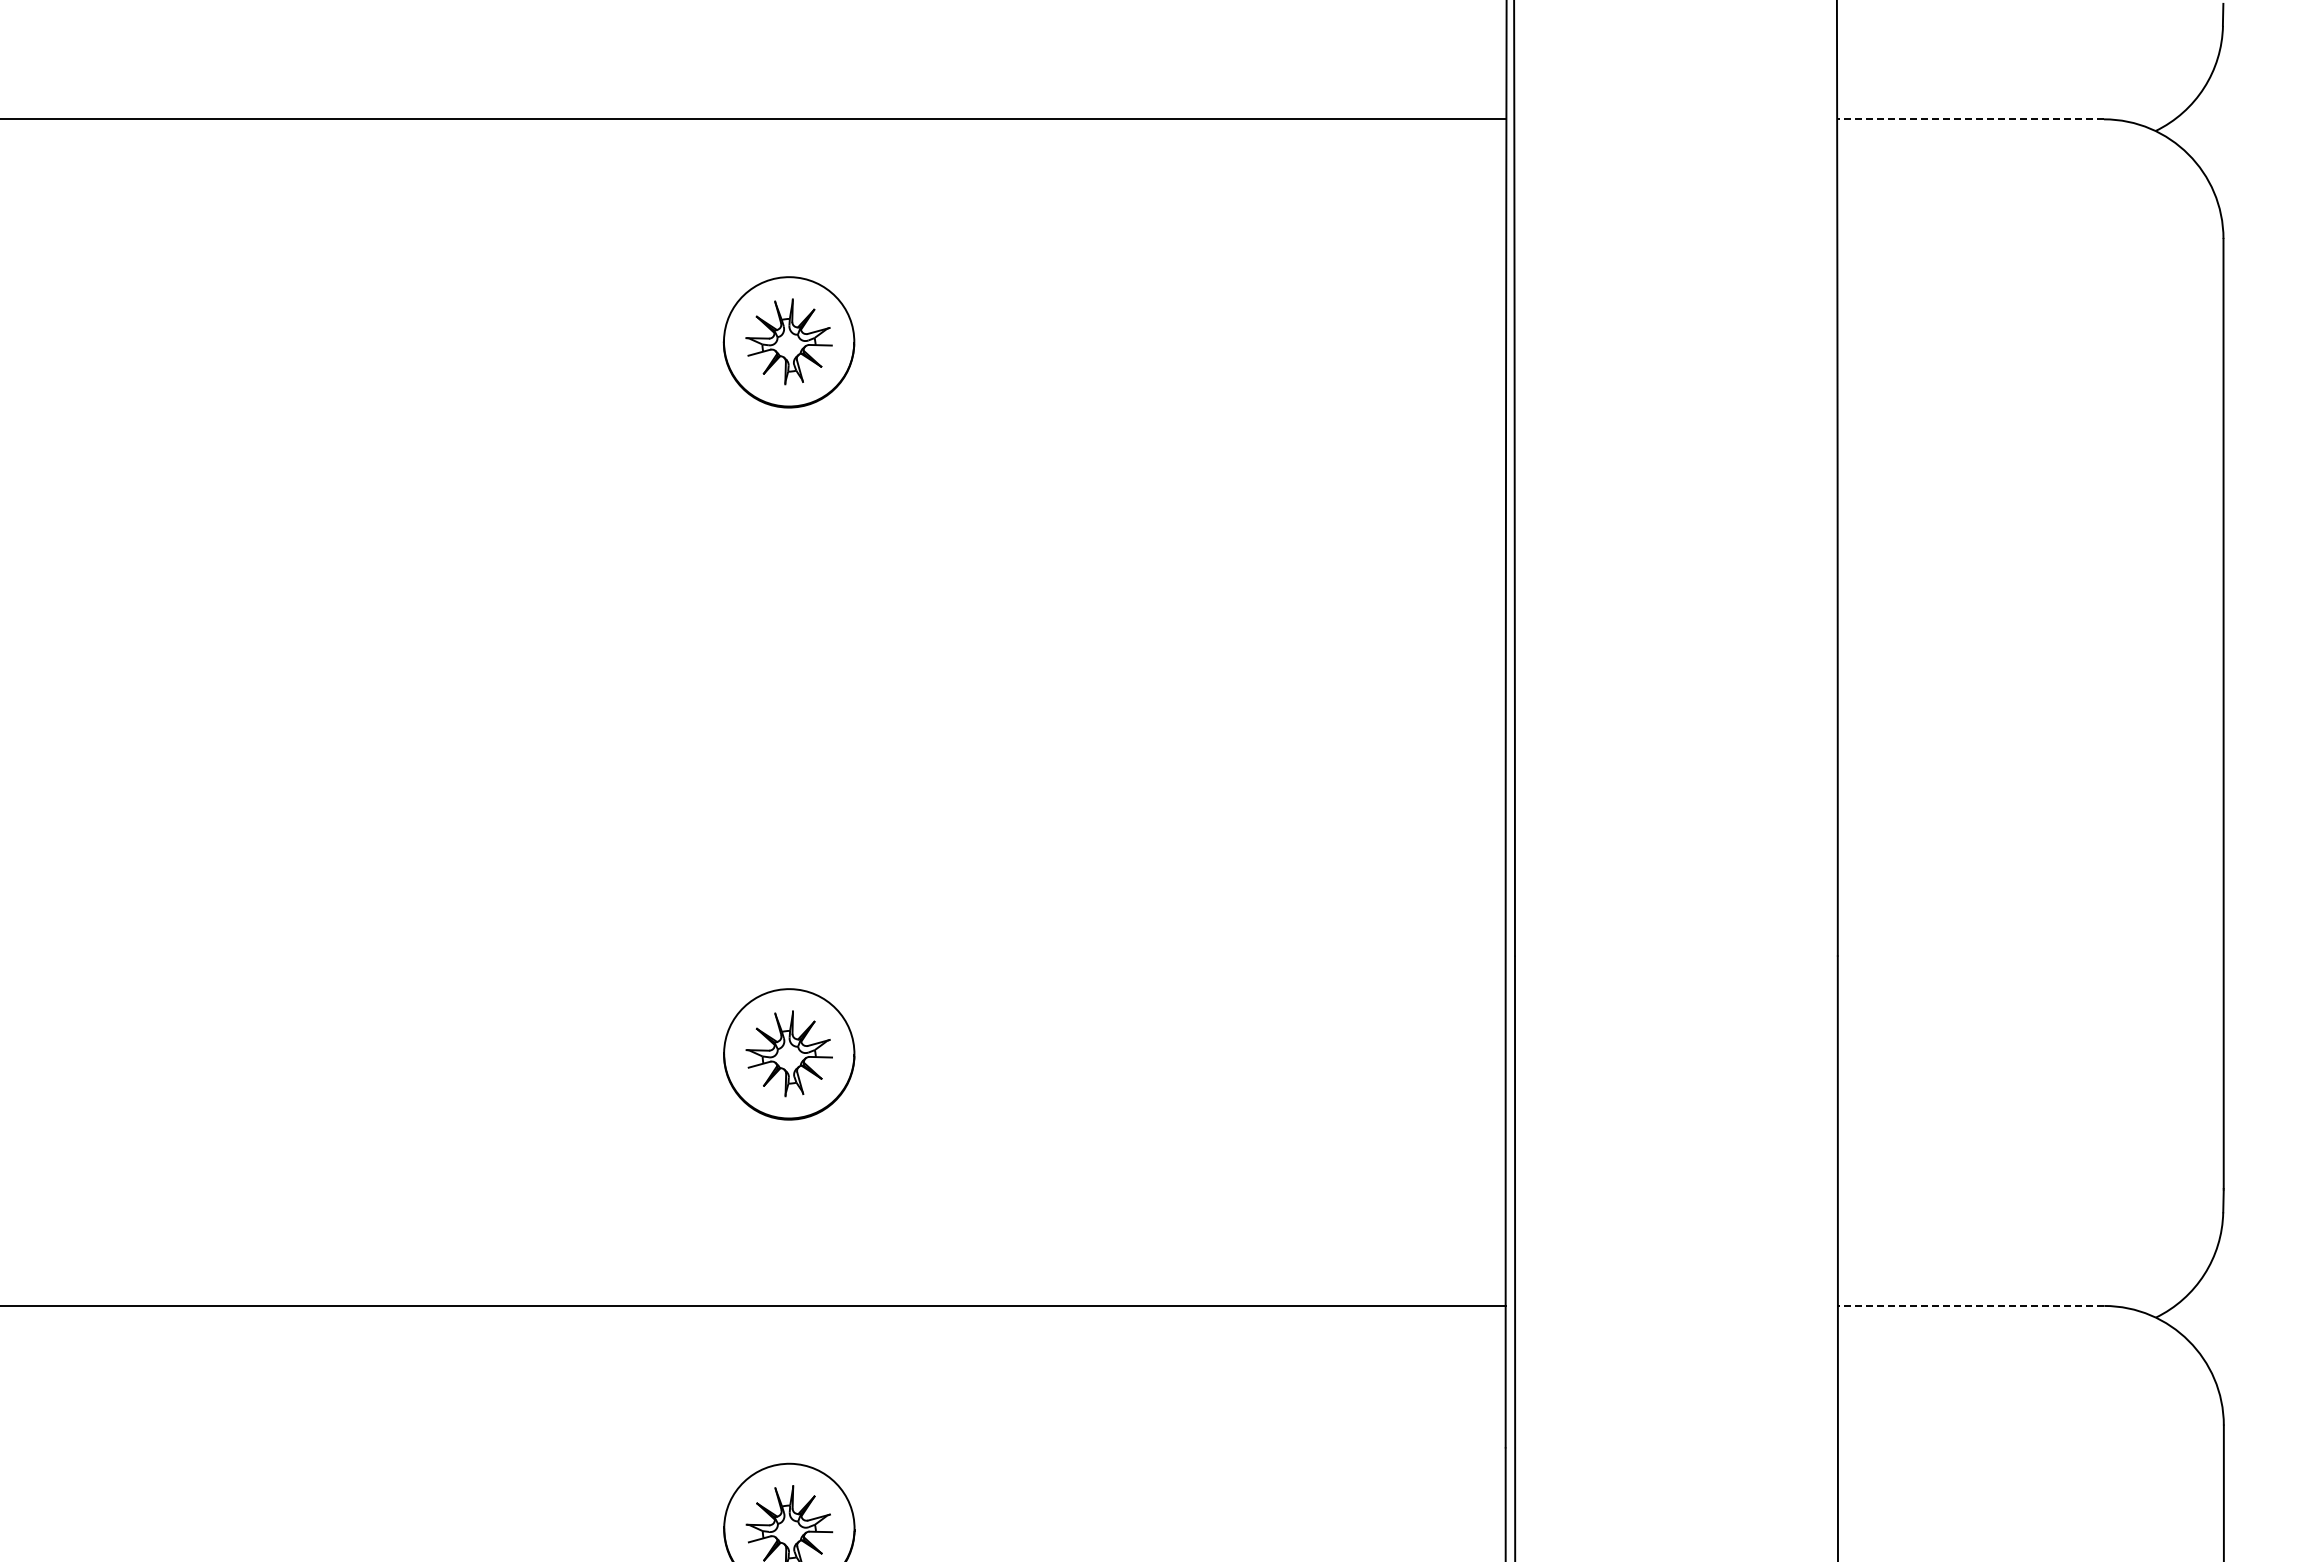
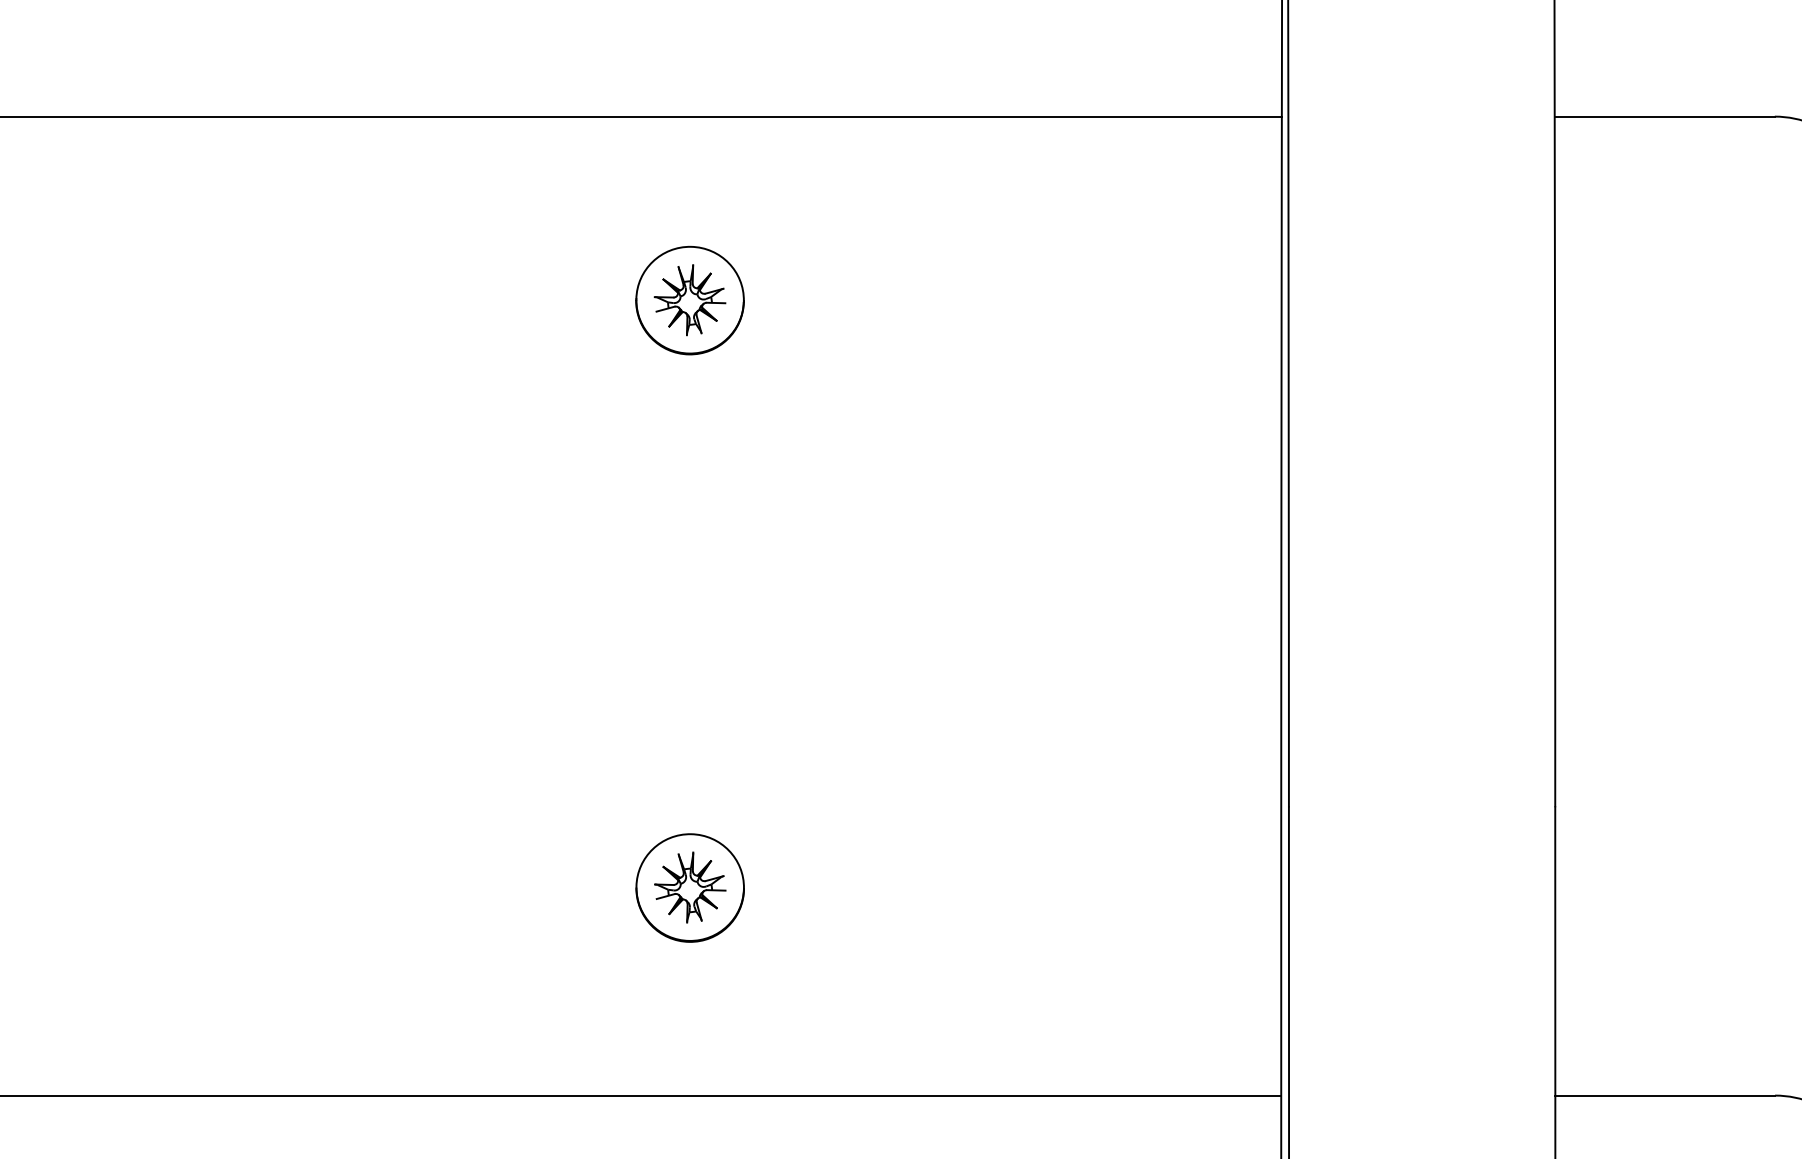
line: (1970, 119) -> (1664, 116), dashed -> solid
line: (1970, 1305) -> (1664, 1095), dashed -> solid

